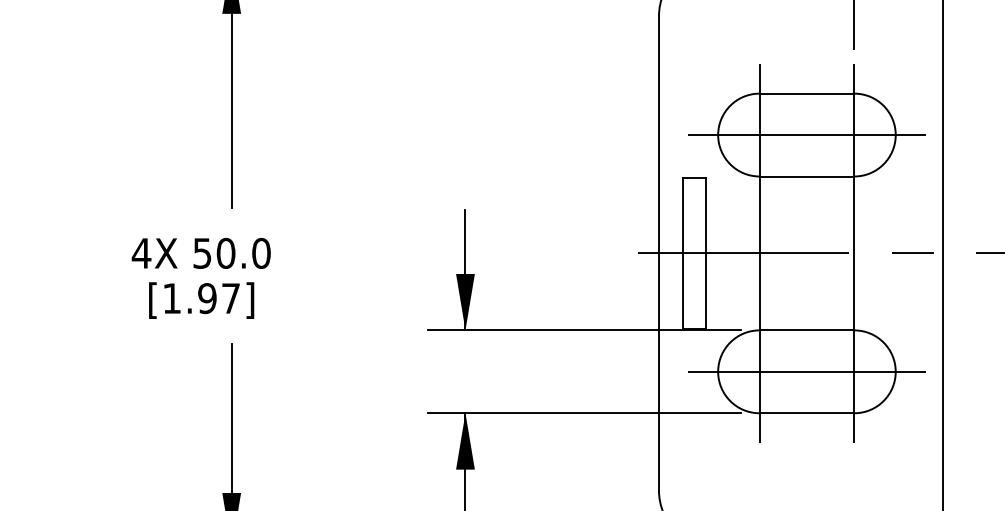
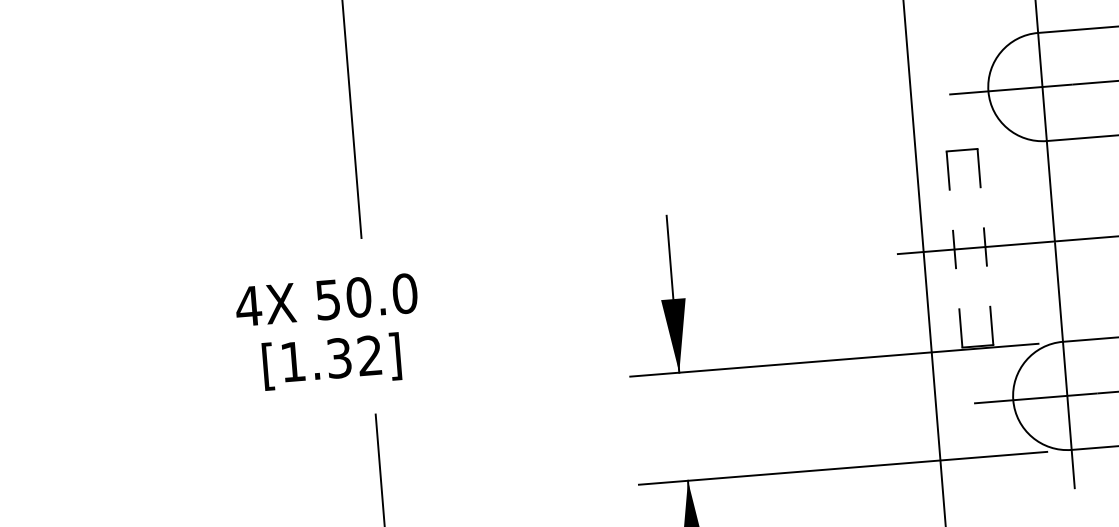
line: (682, 252) -> (954, 248), solid -> dashed
line: (706, 253) -> (985, 247), solid -> dashed
text: (218, 298) -> (353, 357), [1.97] -> [1.32]

